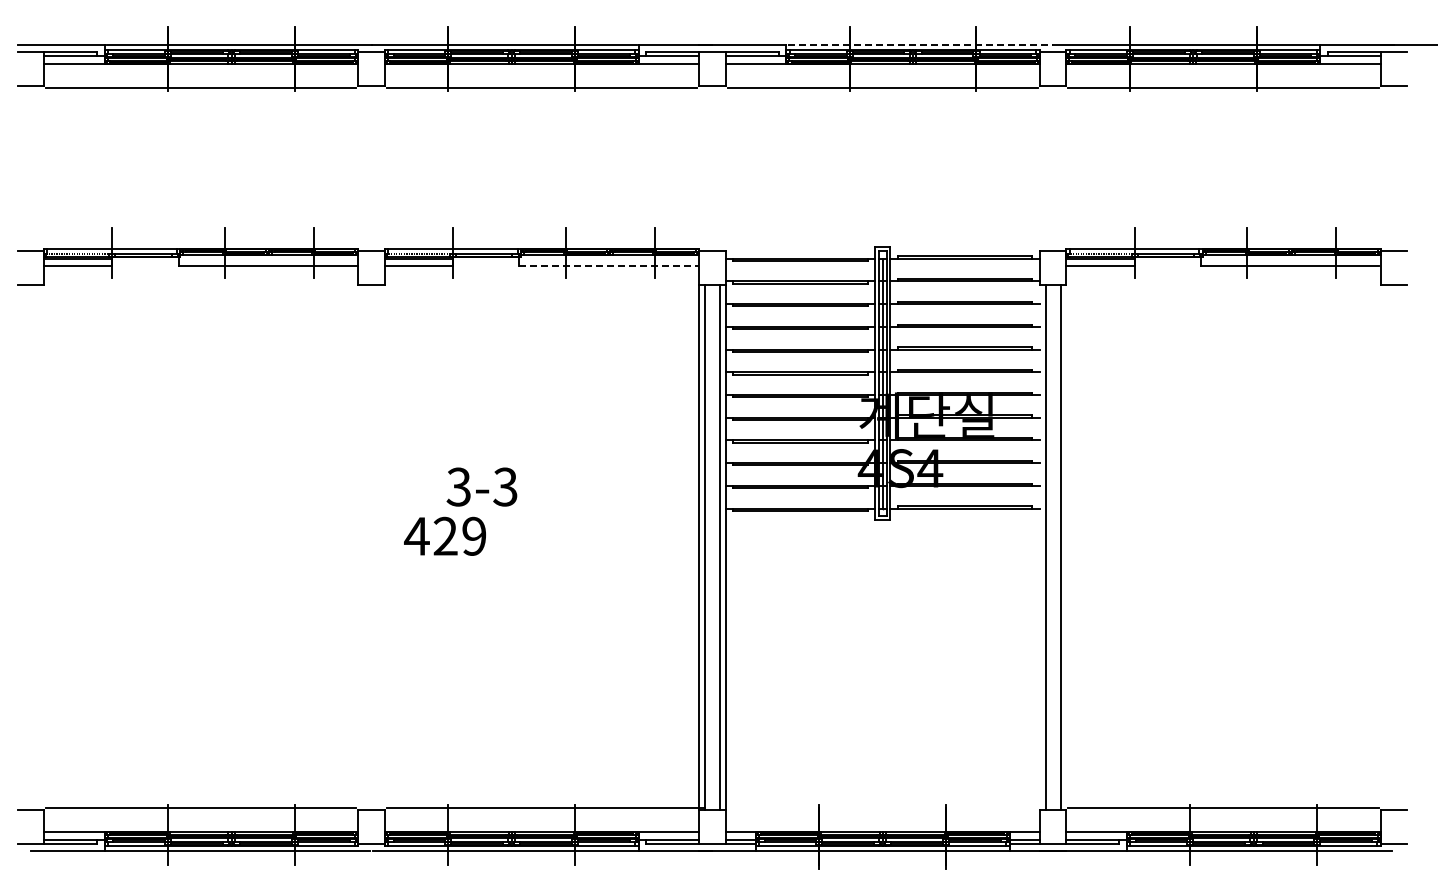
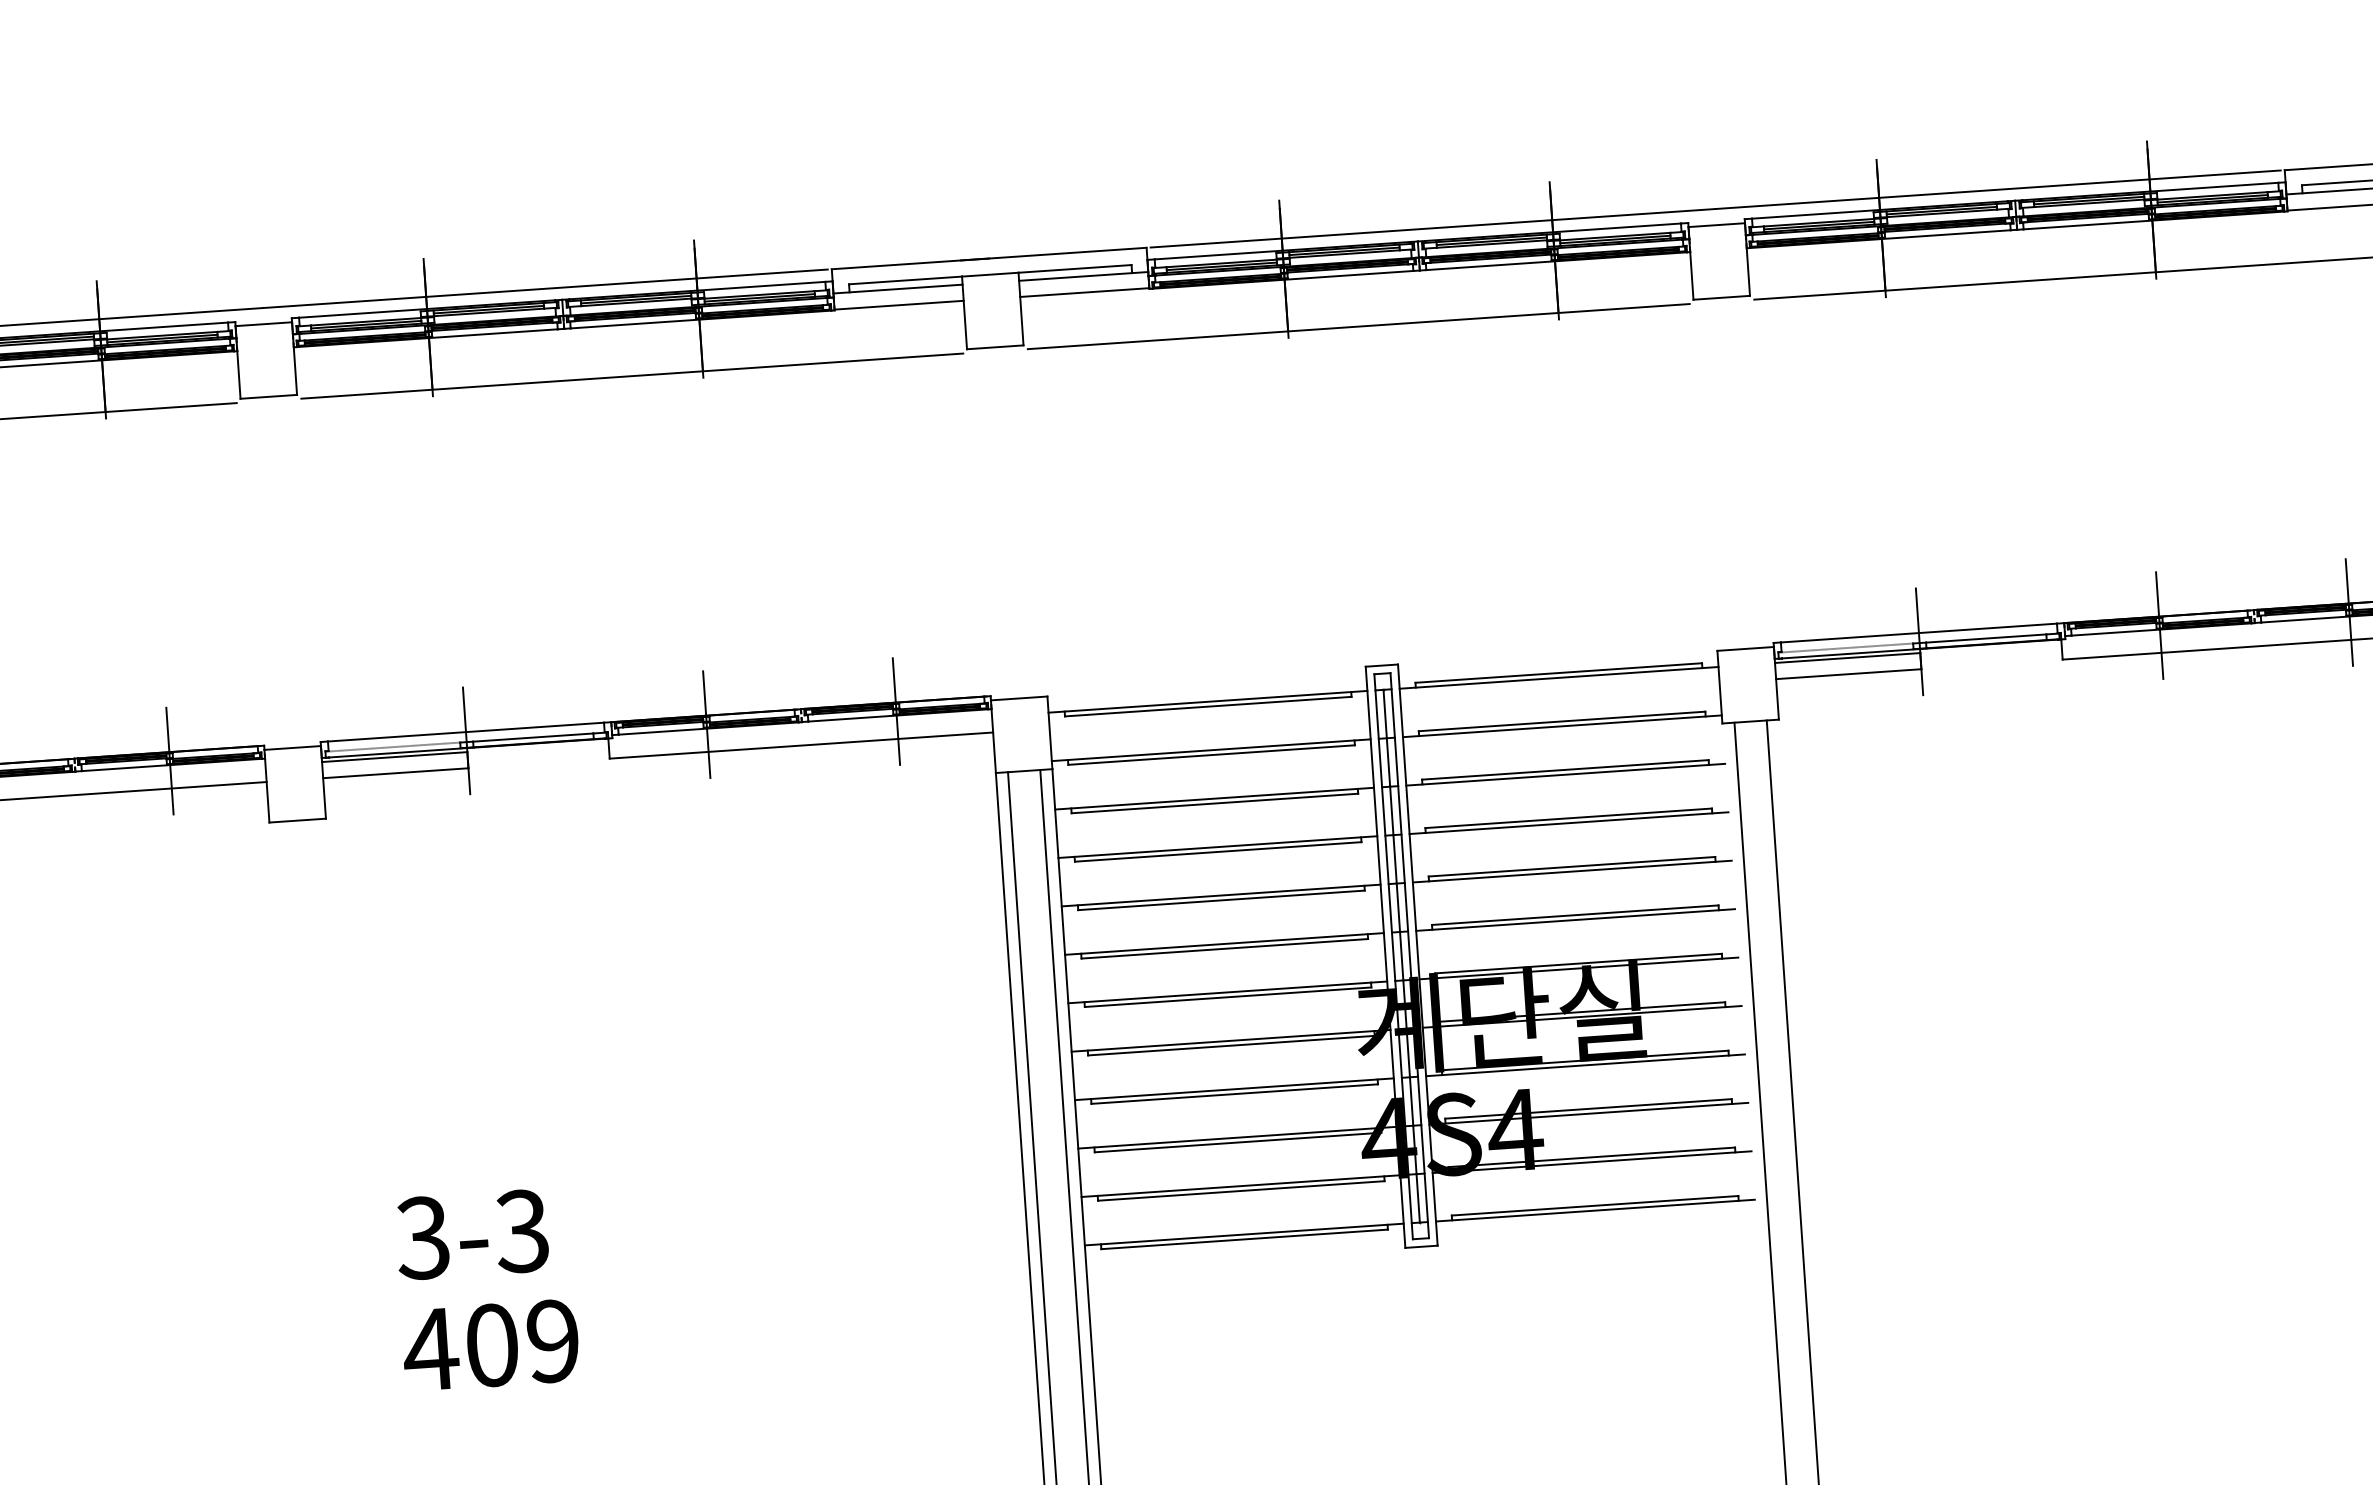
line: (920, 44) -> (1432, 227), dashed -> solid
line: (609, 266) -> (802, 746), dashed -> solid
text: (481, 486) -> (471, 1233), moved
text: (445, 535) -> (491, 1343), 429 -> 409

